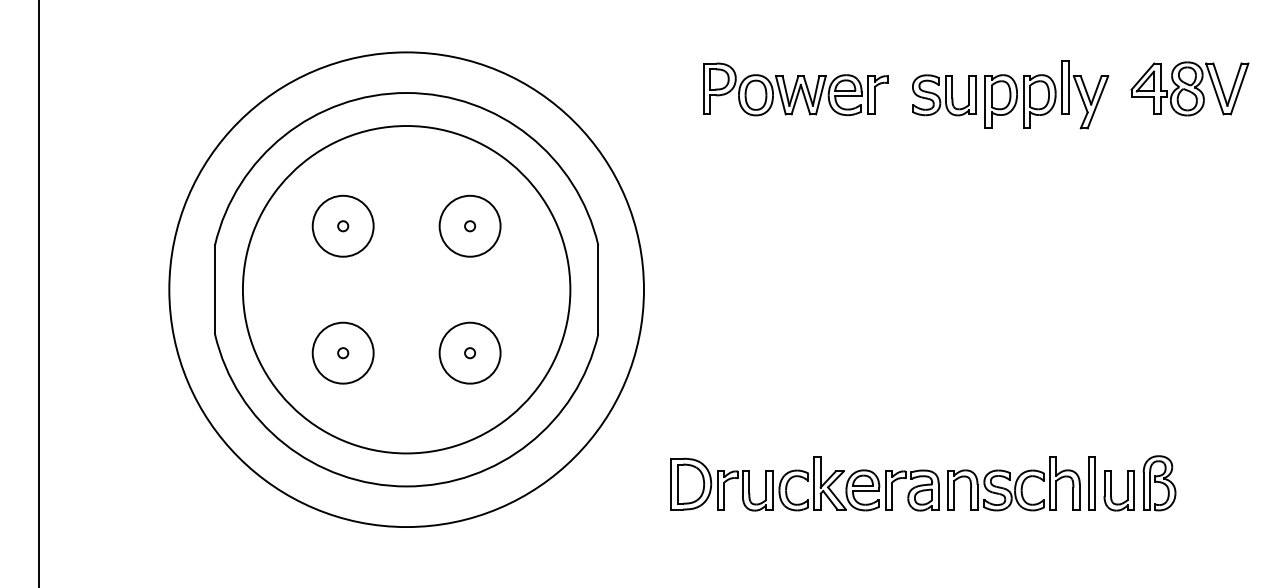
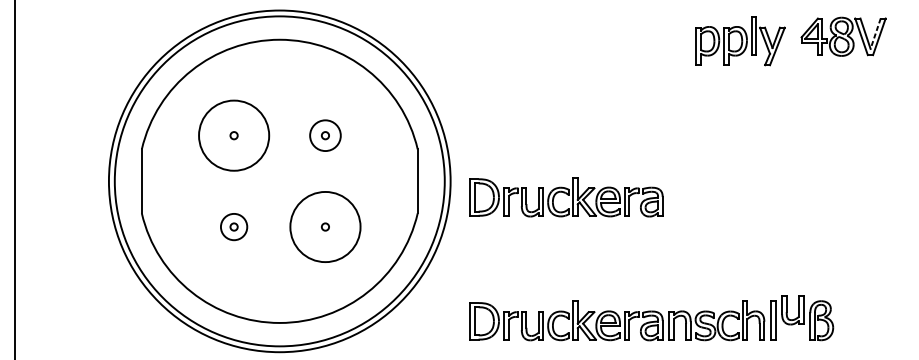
line: (1234, 85) -> (875, 34), solid -> dashed
part: (795, 89) -> (559, 37), removed
part: (944, 95) -> (666, 41), removed
circle: (342, 225) -> (233, 135), size x1.6
circle: (469, 225) -> (325, 135), size x0.7
circle: (406, 289) -> (279, 181), size x1.4
part: (804, 311) -> (566, 197), added
circle: (342, 352) -> (233, 226), size x0.6
circle: (469, 352) -> (325, 226), size x1.6
part: (1111, 490) -> (787, 310), moved

